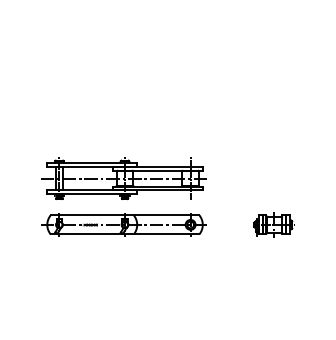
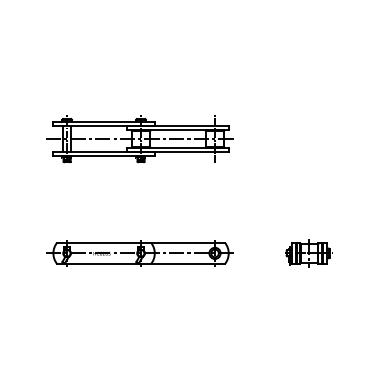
part: (123, 178) -> (139, 139), moved

